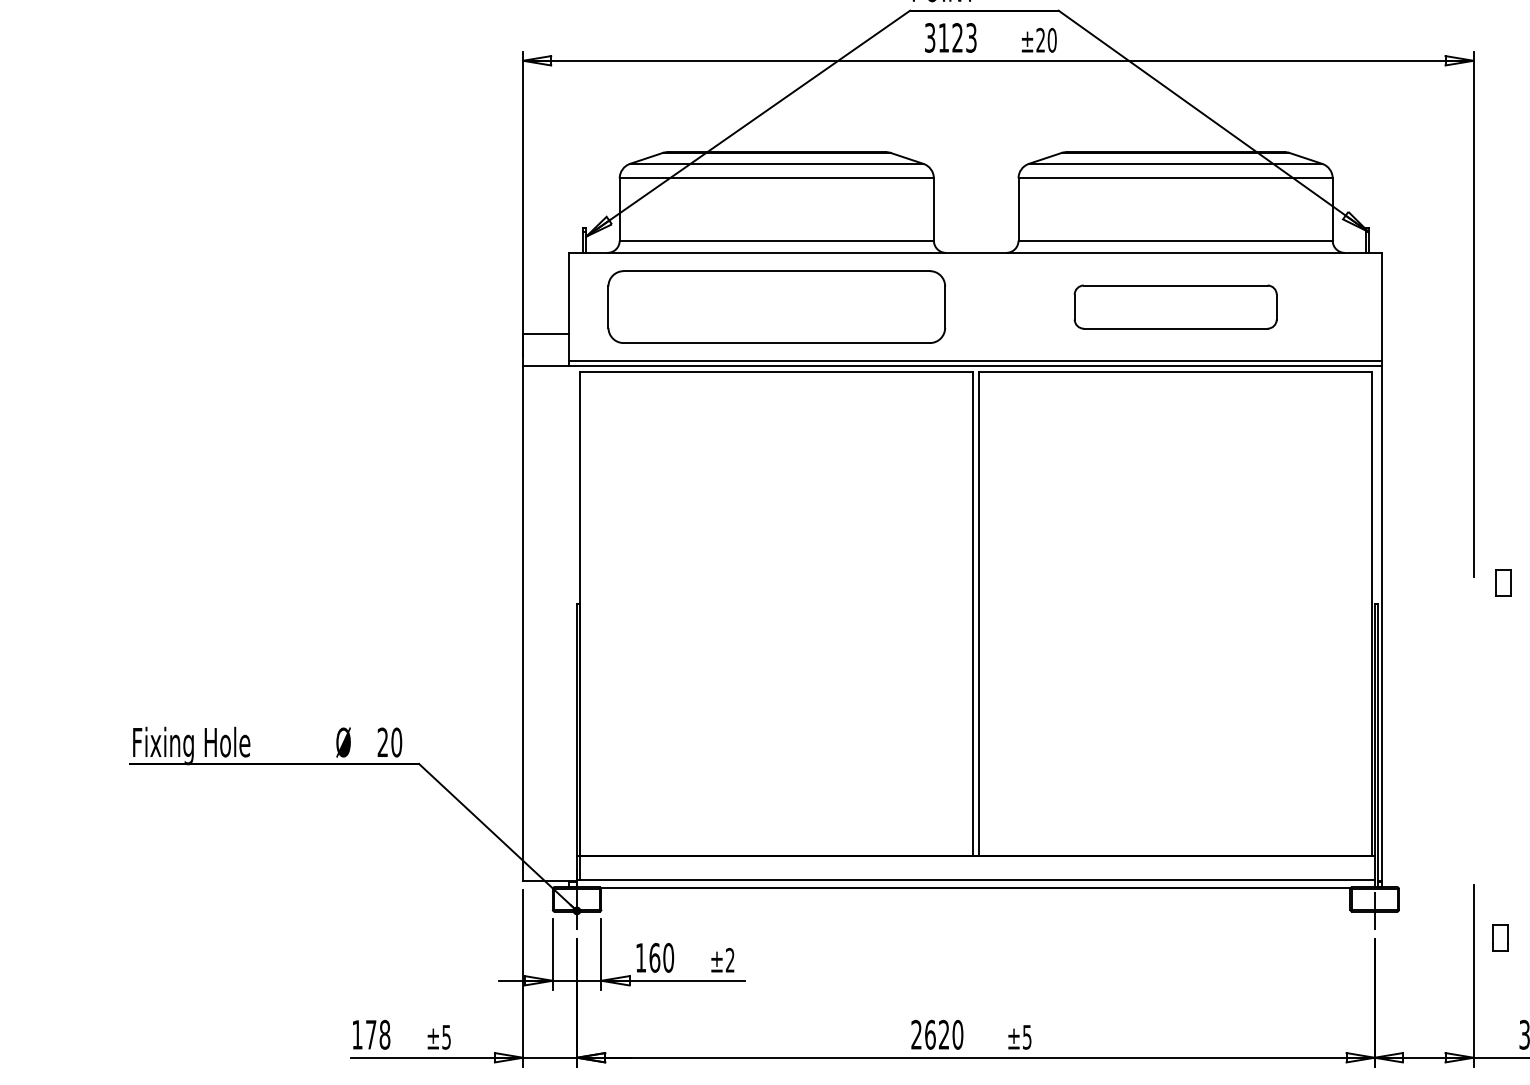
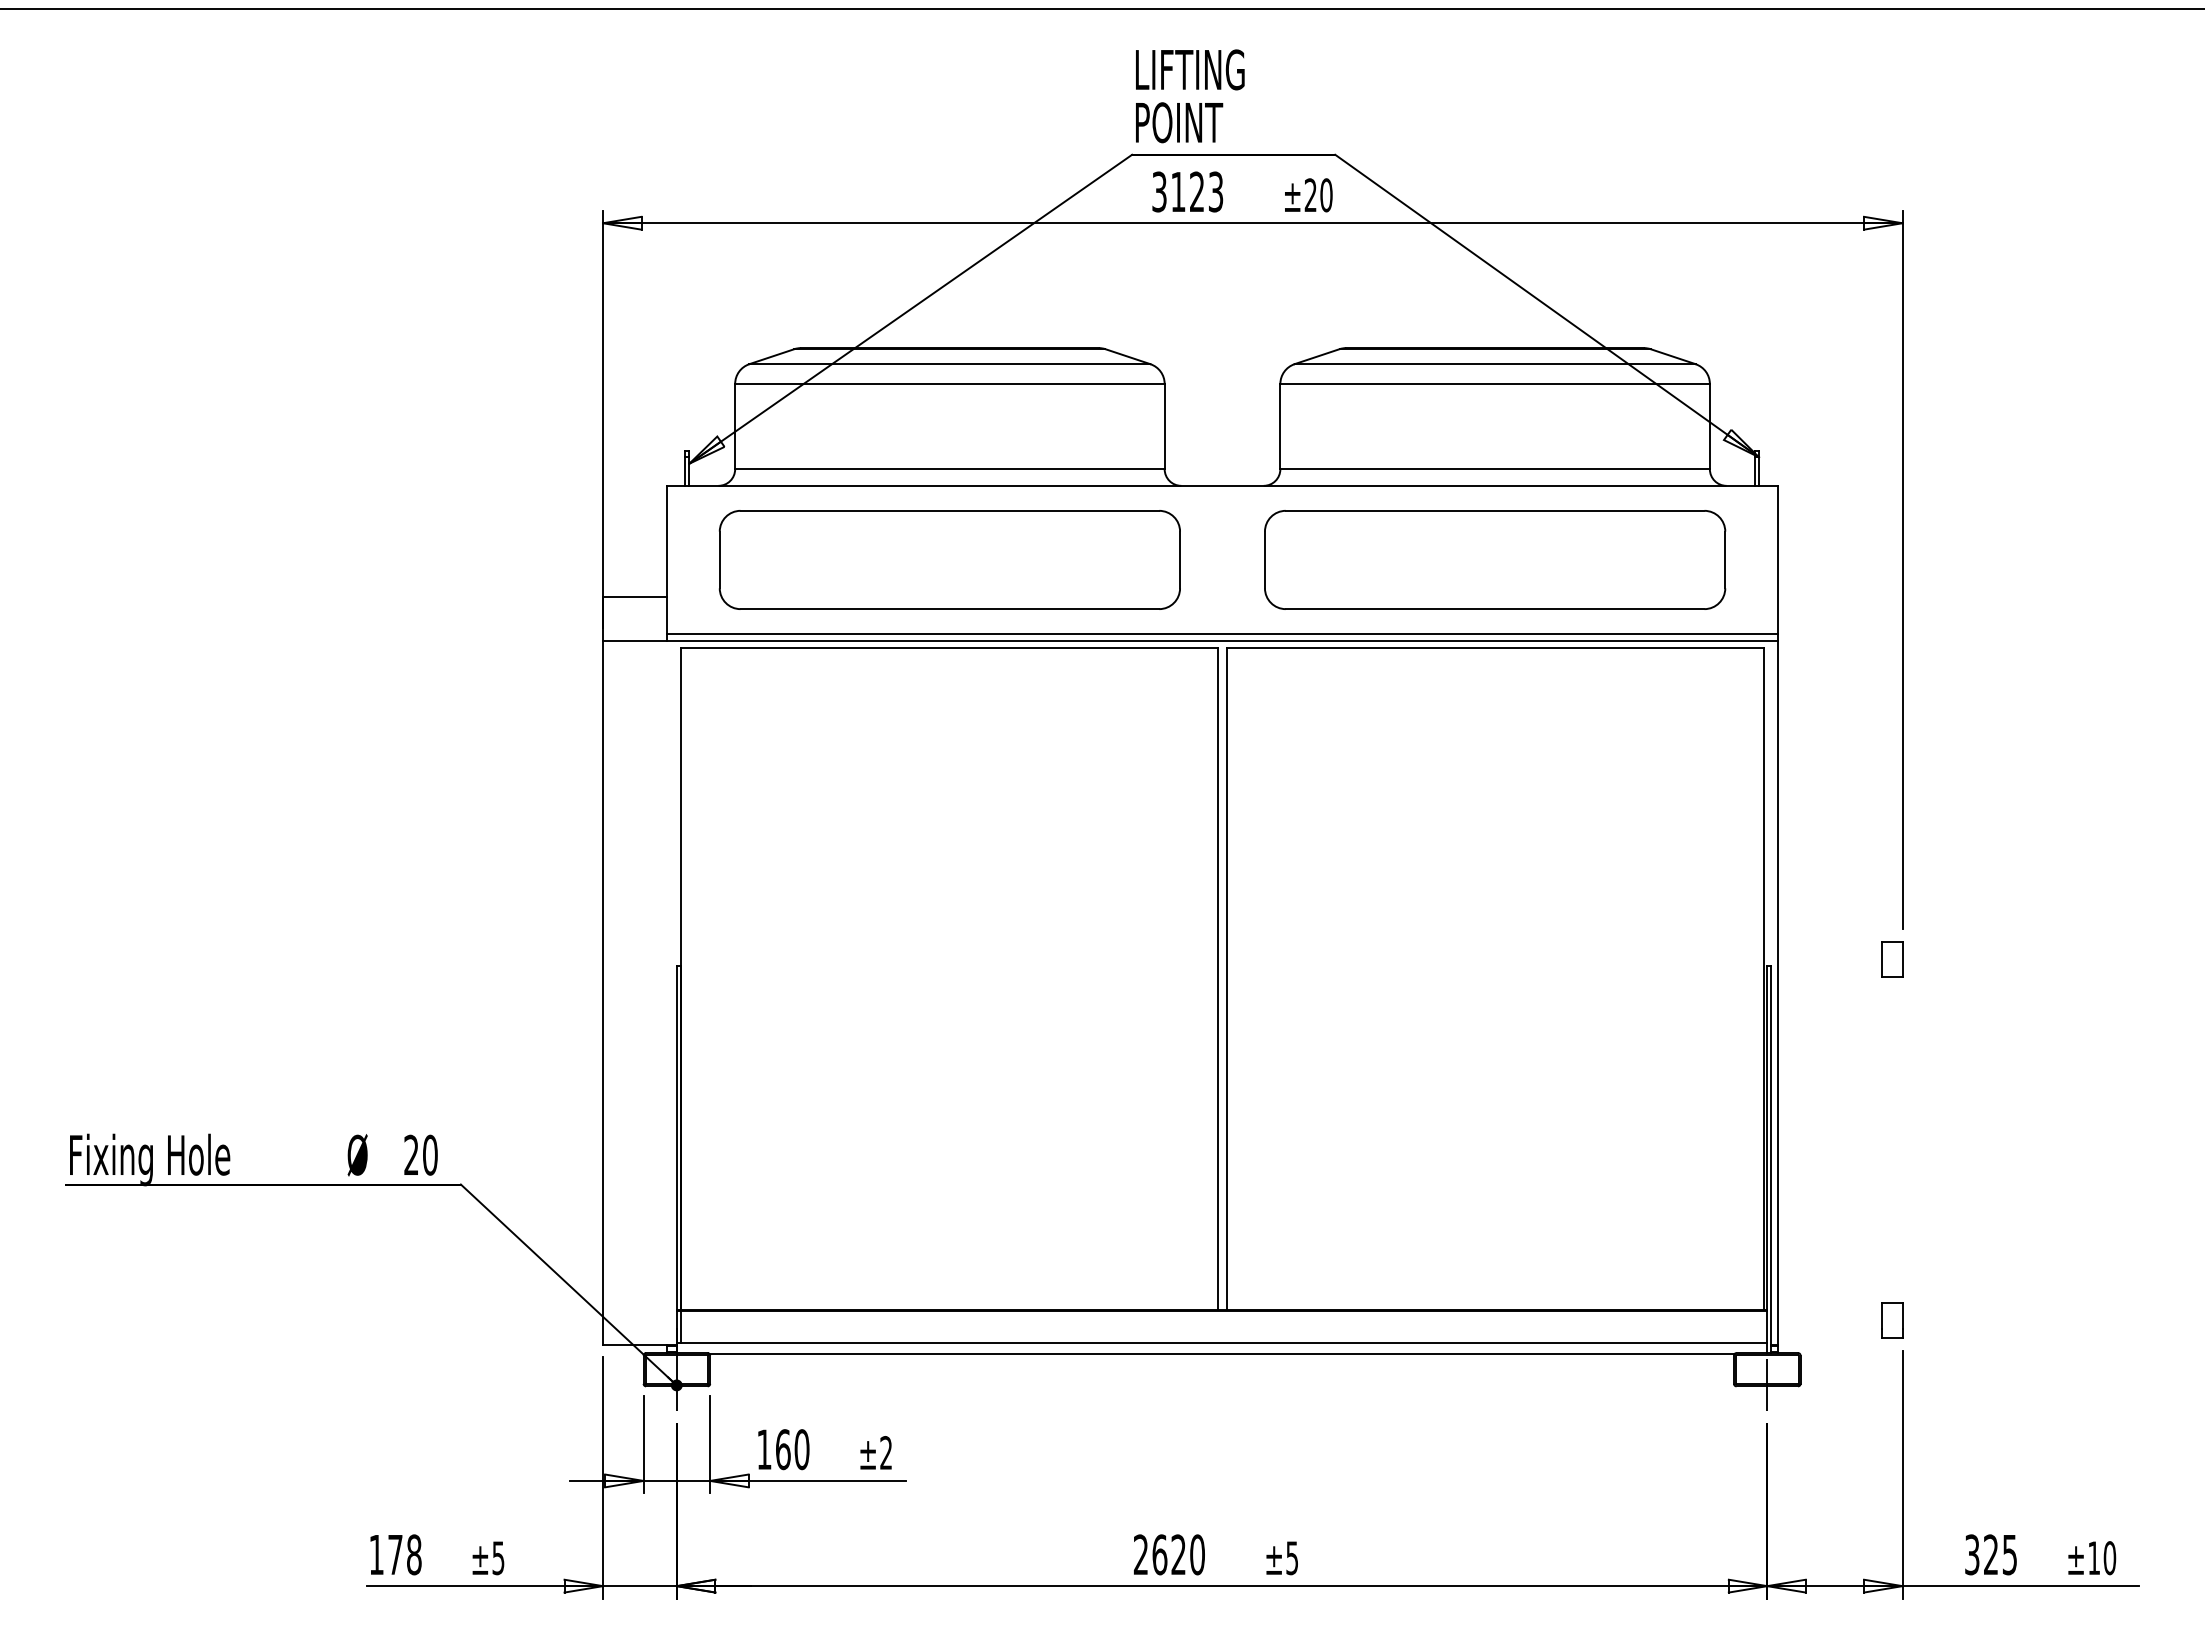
part: (1175, 306) -> (1495, 559), size x1.67
part: (1503, 583) -> (1892, 959), moved
part: (1500, 938) -> (1892, 1320), moved

